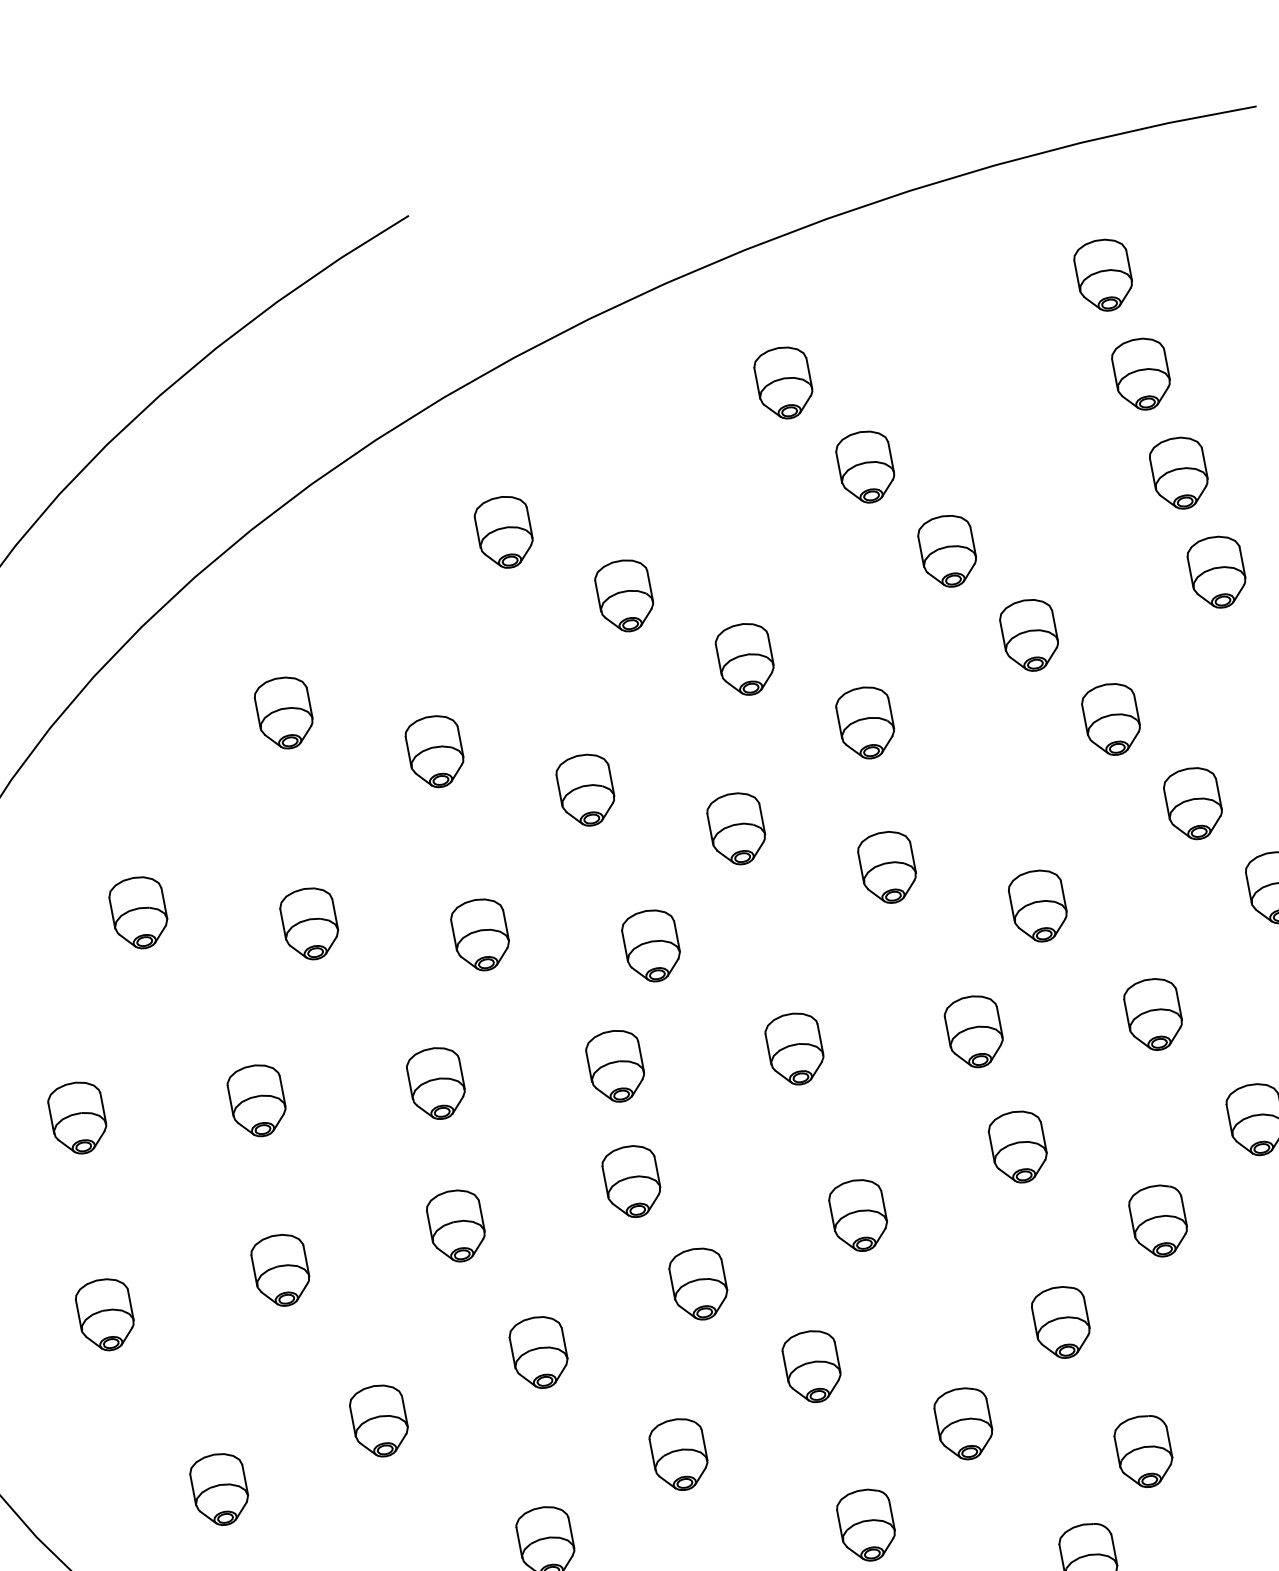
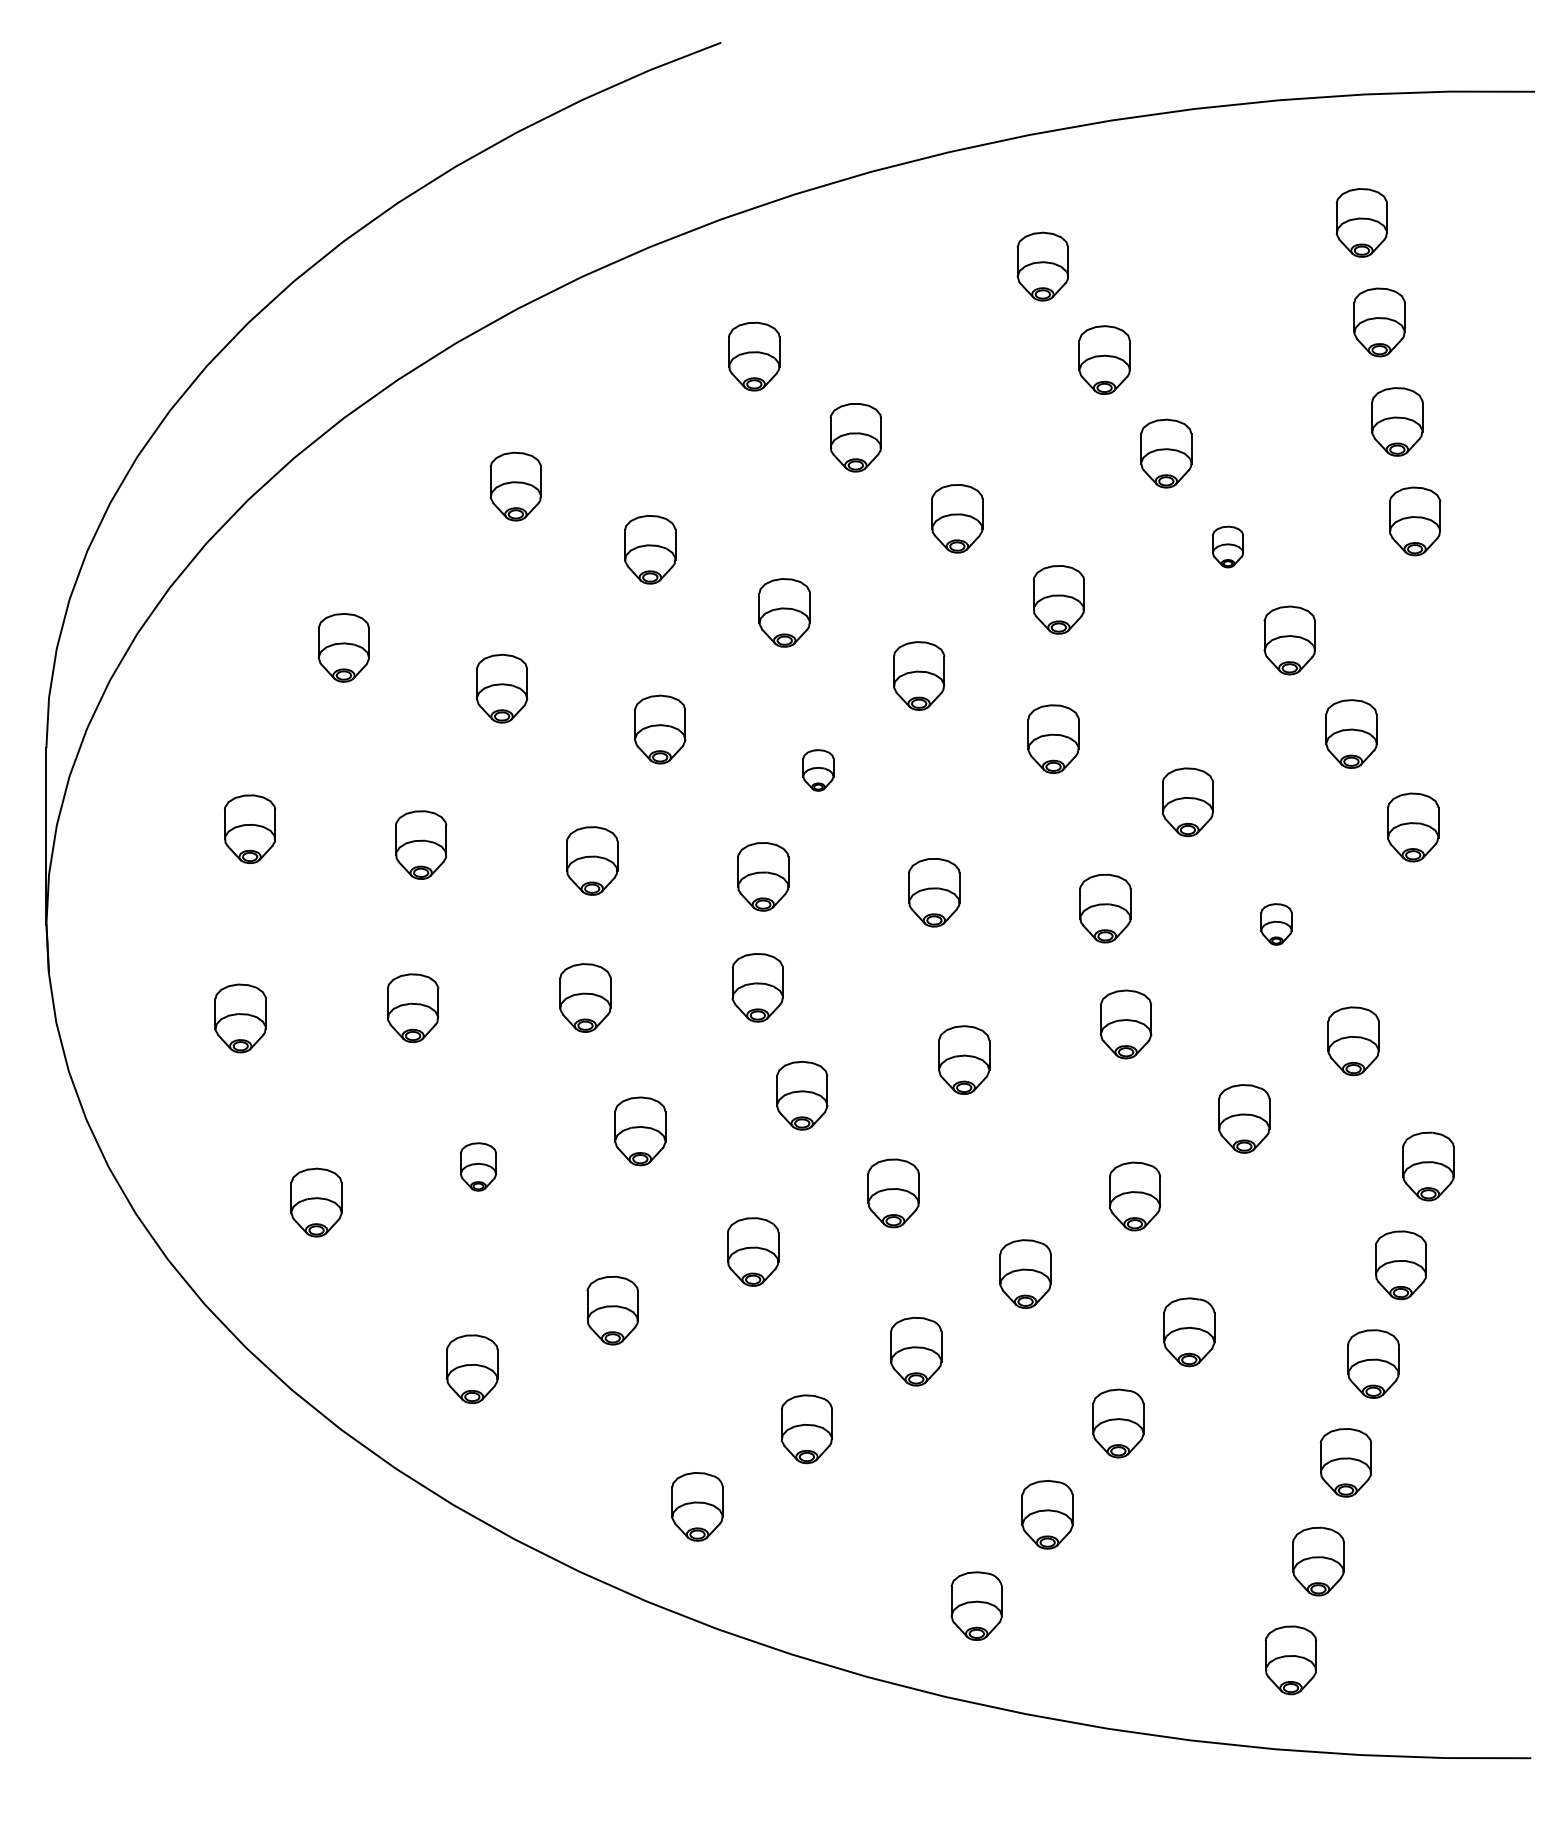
part: (1029, 635) -> (1227, 546), size x0.6
part: (652, 946) -> (818, 770), size x0.6
part: (1154, 1014) -> (1276, 924), size x0.6
part: (379, 1420) -> (478, 1166), size x0.7

